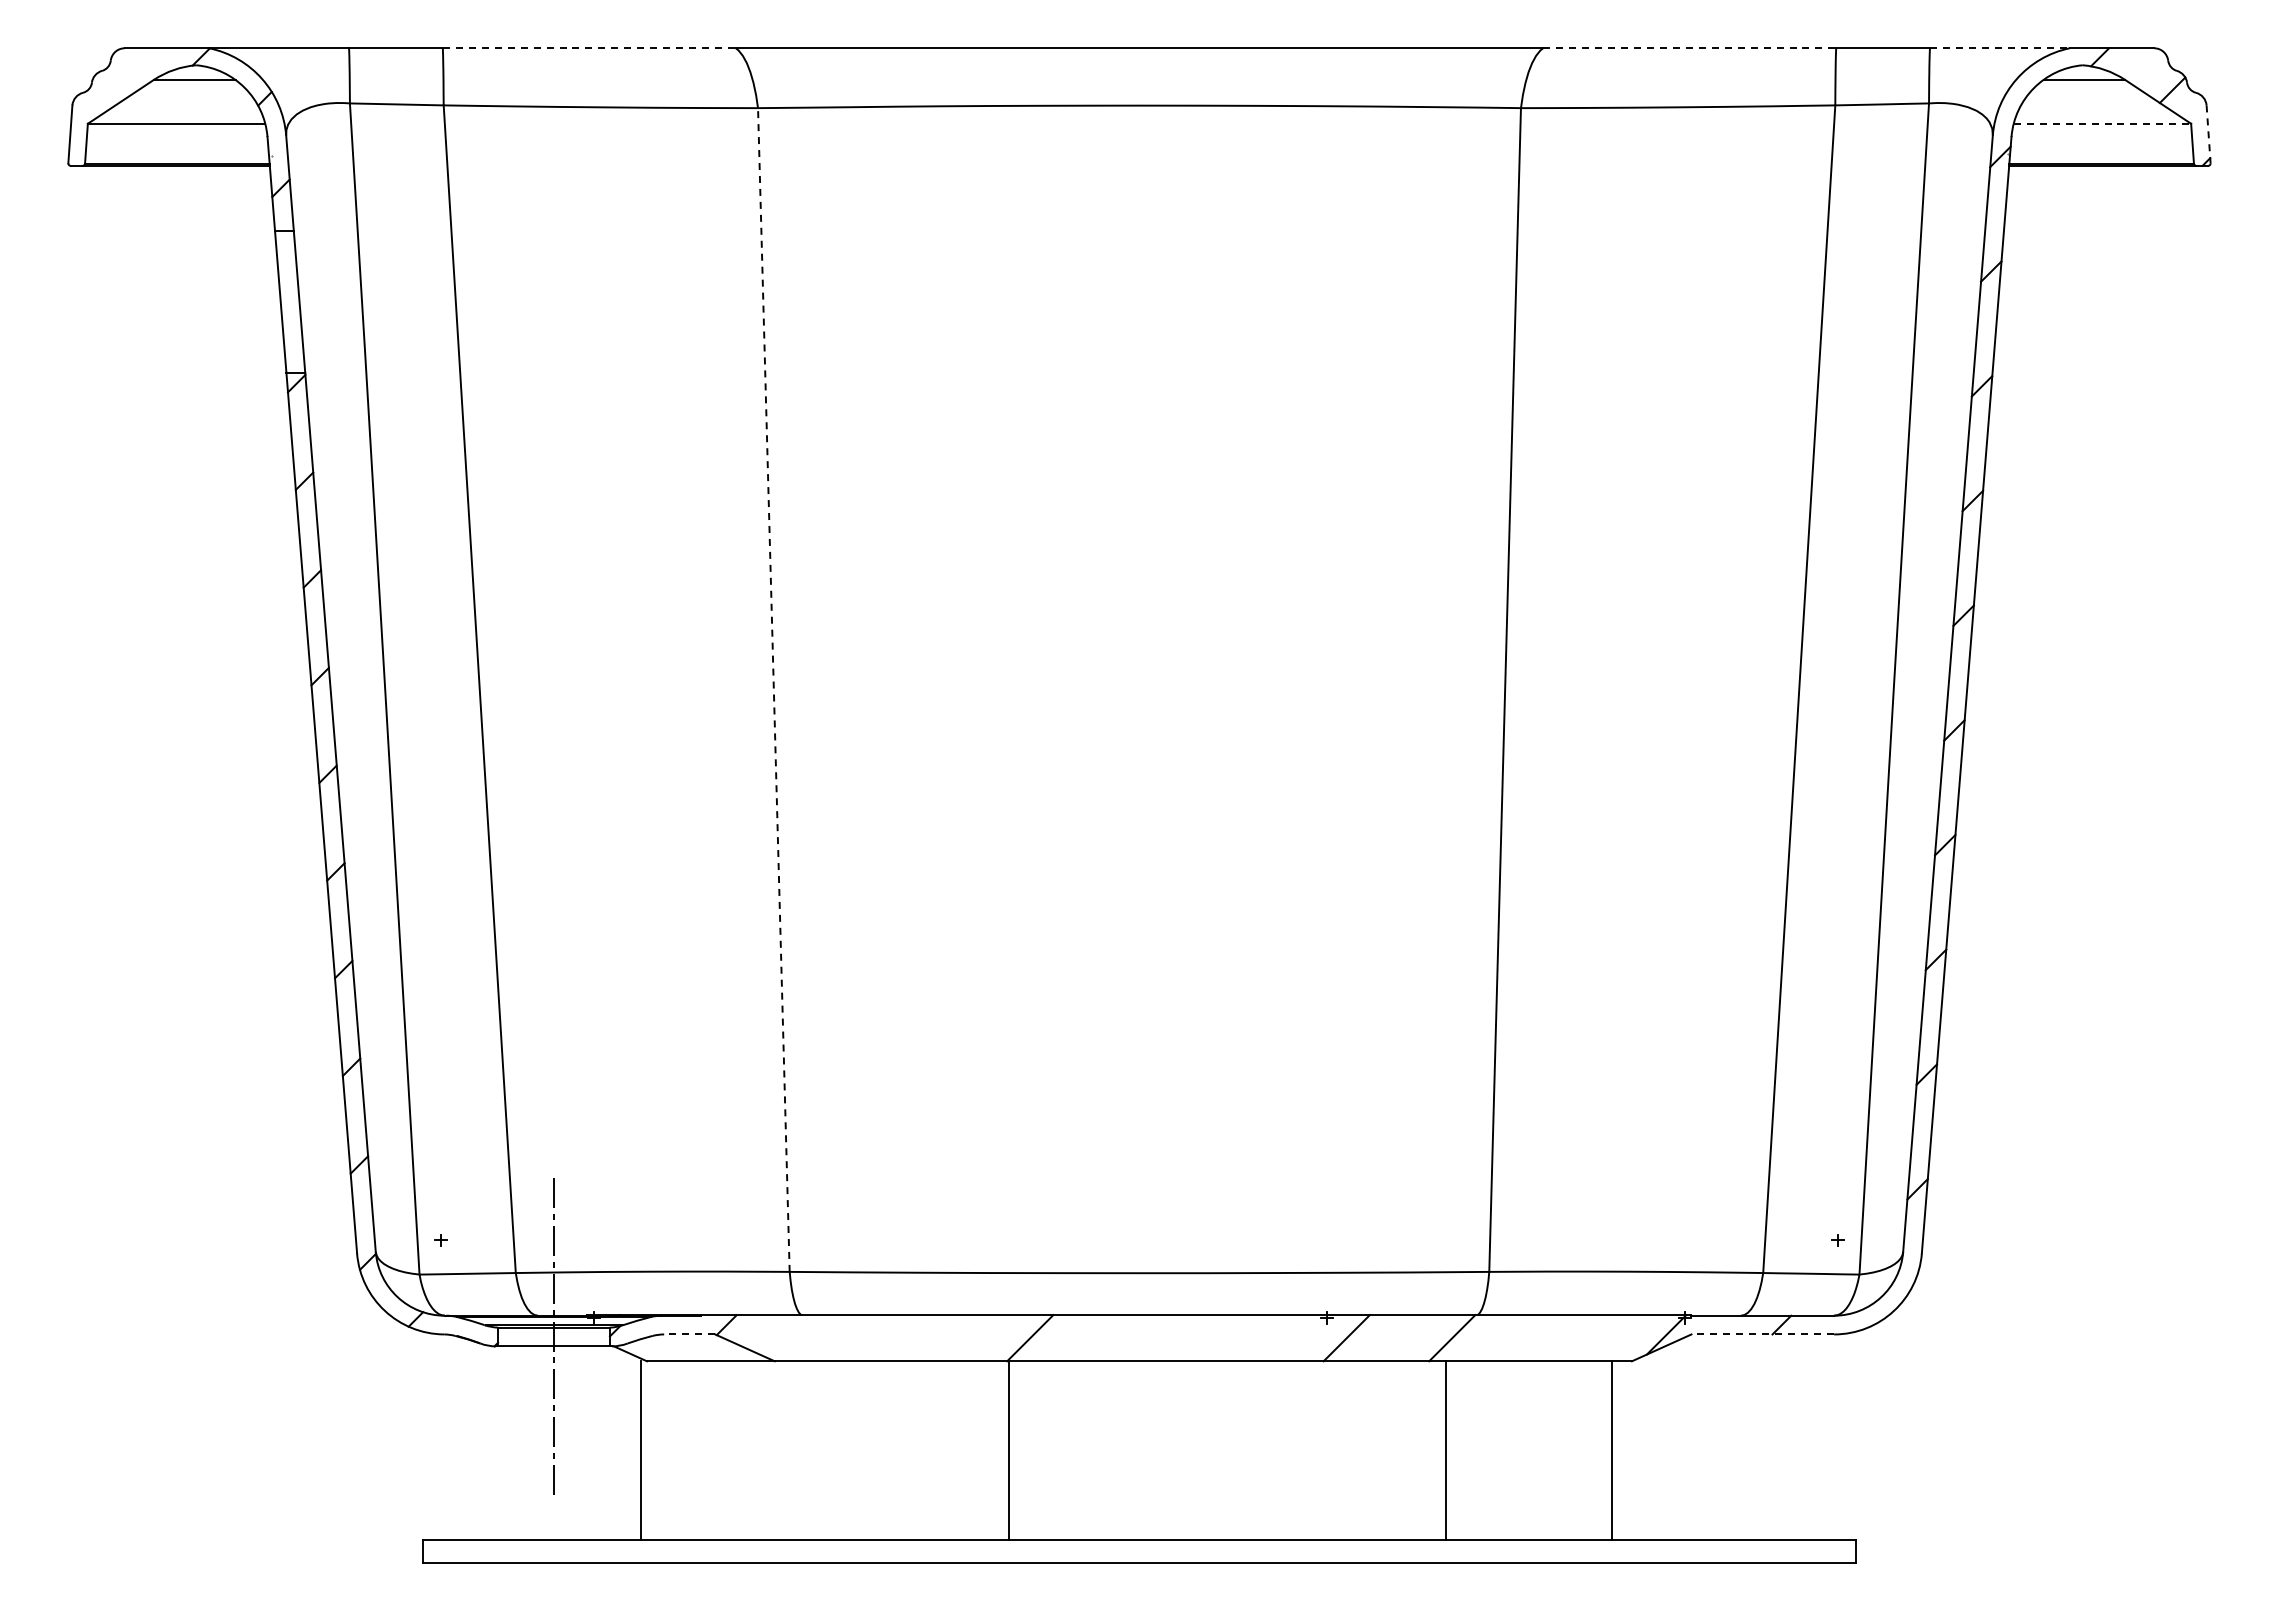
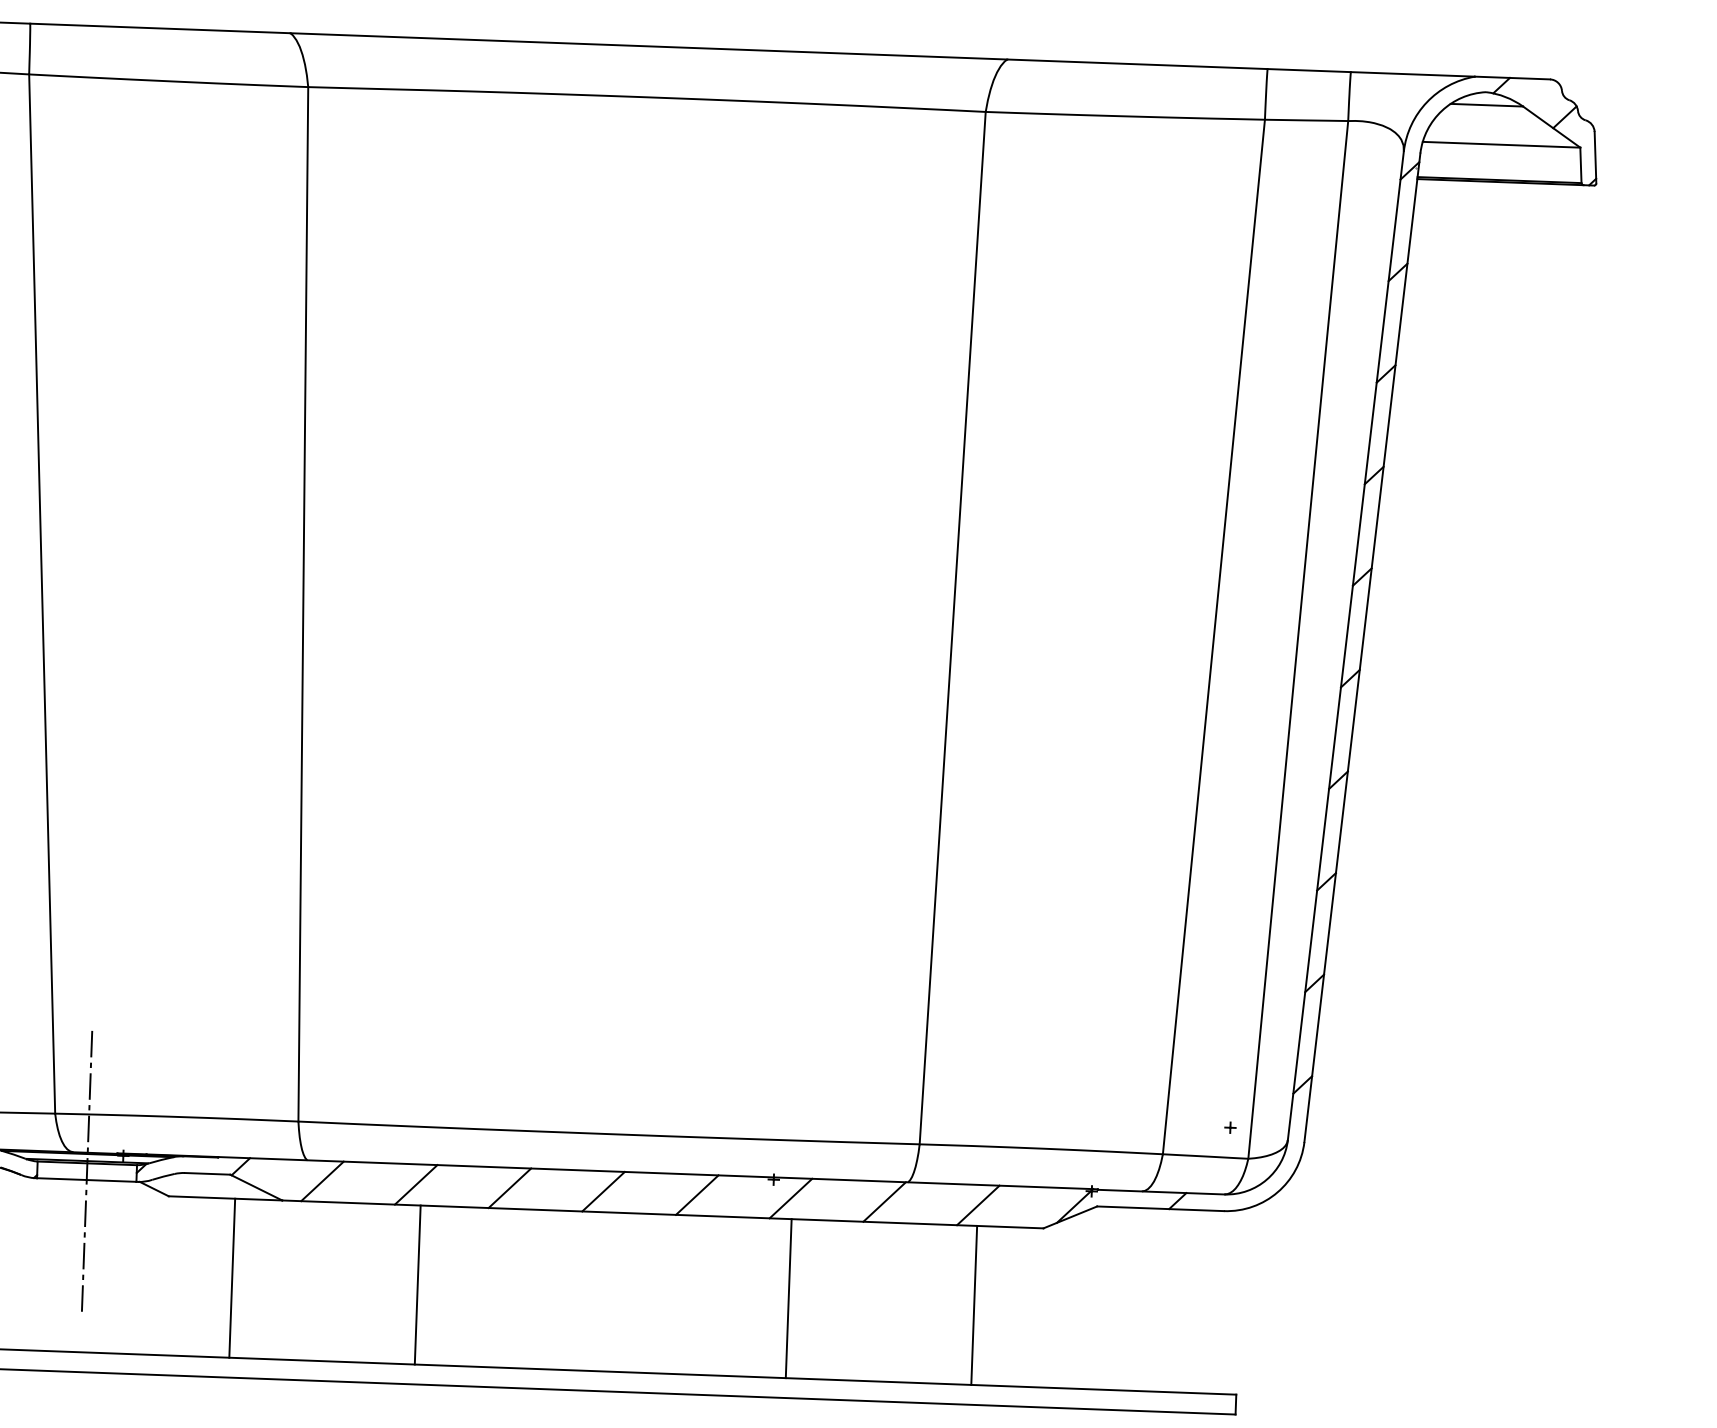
line: (589, 48) -> (160, 28), dashed -> solid
line: (1689, 48) -> (1137, 64), dashed -> solid
line: (1999, 48) -> (1412, 74), dashed -> solid
line: (2102, 123) -> (1501, 144), dashed -> solid
line: (2208, 134) -> (1595, 157), dashed -> solid
line: (773, 689) -> (303, 603), dashed -> solid
line: (689, 1334) -> (207, 1173), dashed -> solid
line: (1762, 1334) -> (1160, 1208), dashed -> solid
line: (819, 1338) -> (322, 1181), added
line: (924, 1338) -> (415, 1185), added
line: (1135, 1338) -> (603, 1191), added
line: (1241, 1338) -> (697, 1195), added
line: (1557, 1338) -> (978, 1205), added
line: (640, 1450) -> (232, 1277), moved
line: (1008, 1450) -> (417, 1284), moved
line: (1446, 1450) -> (788, 1298), moved
line: (1612, 1450) -> (974, 1305), moved

